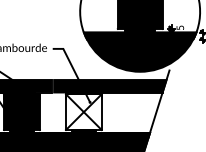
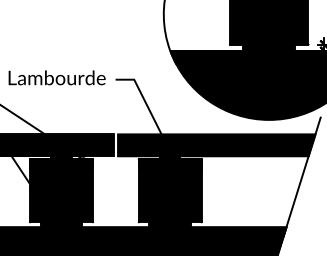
fill: (83, 112) -> (169, 191), added

